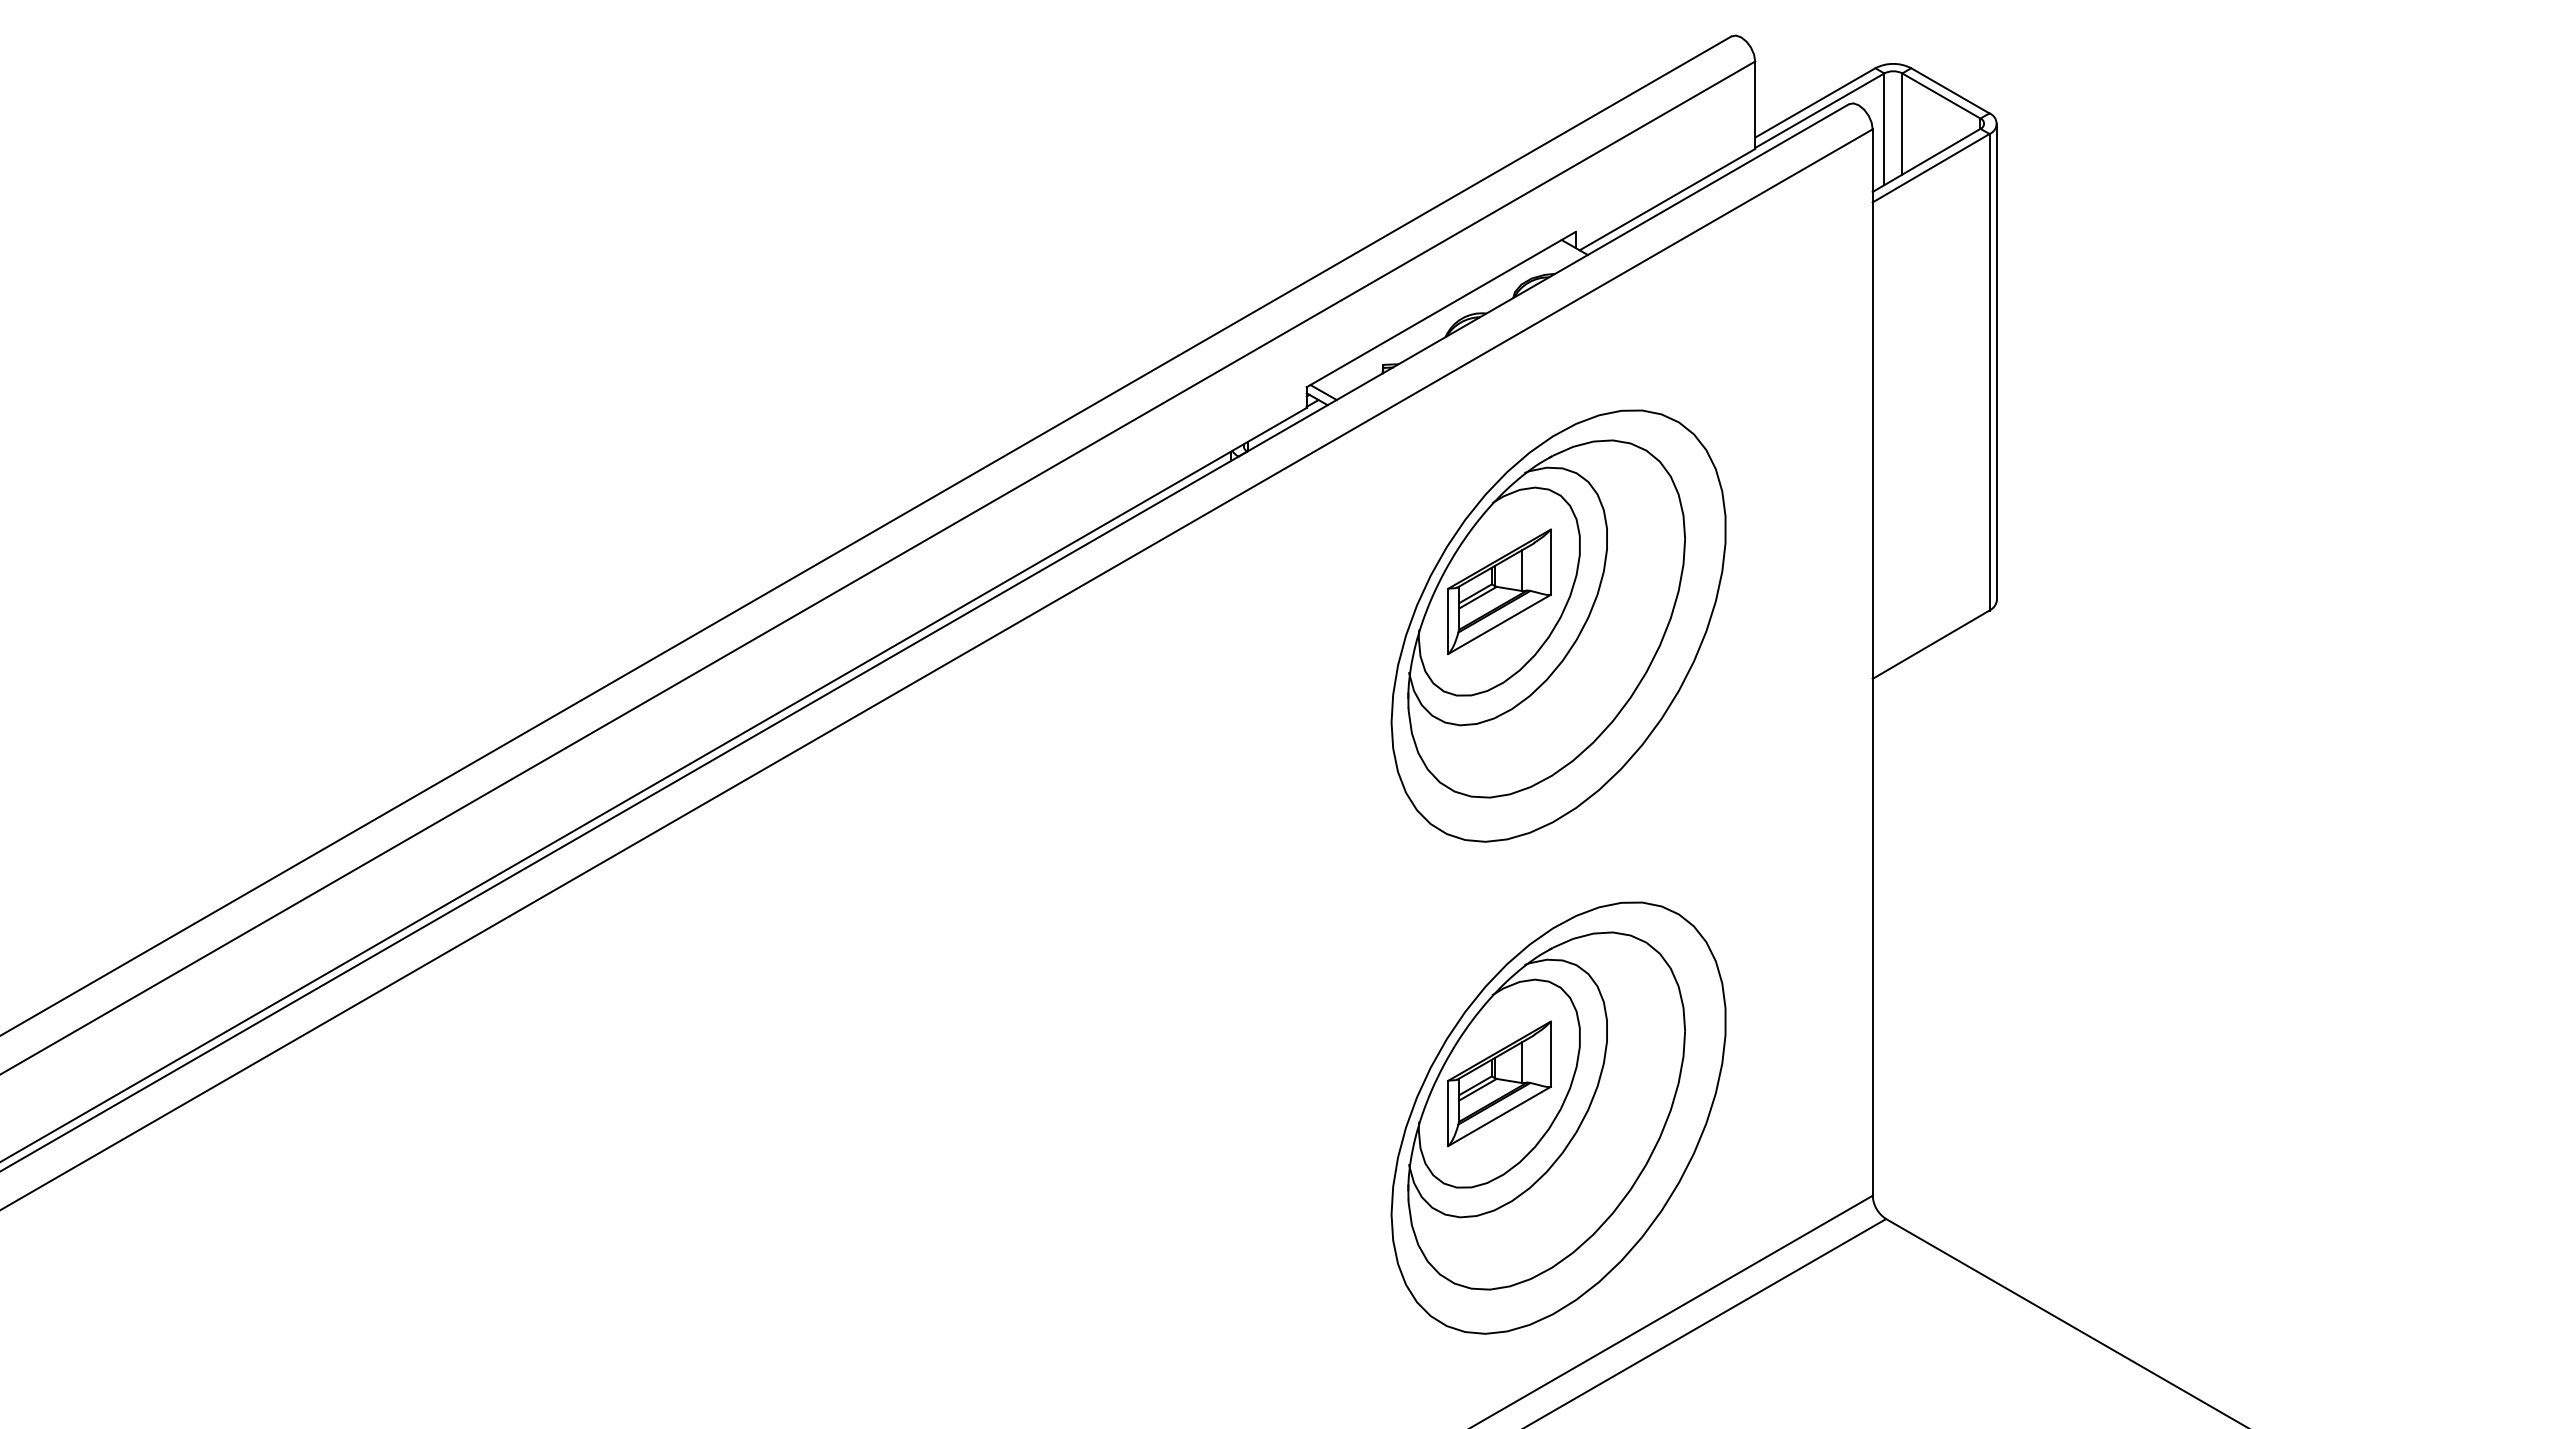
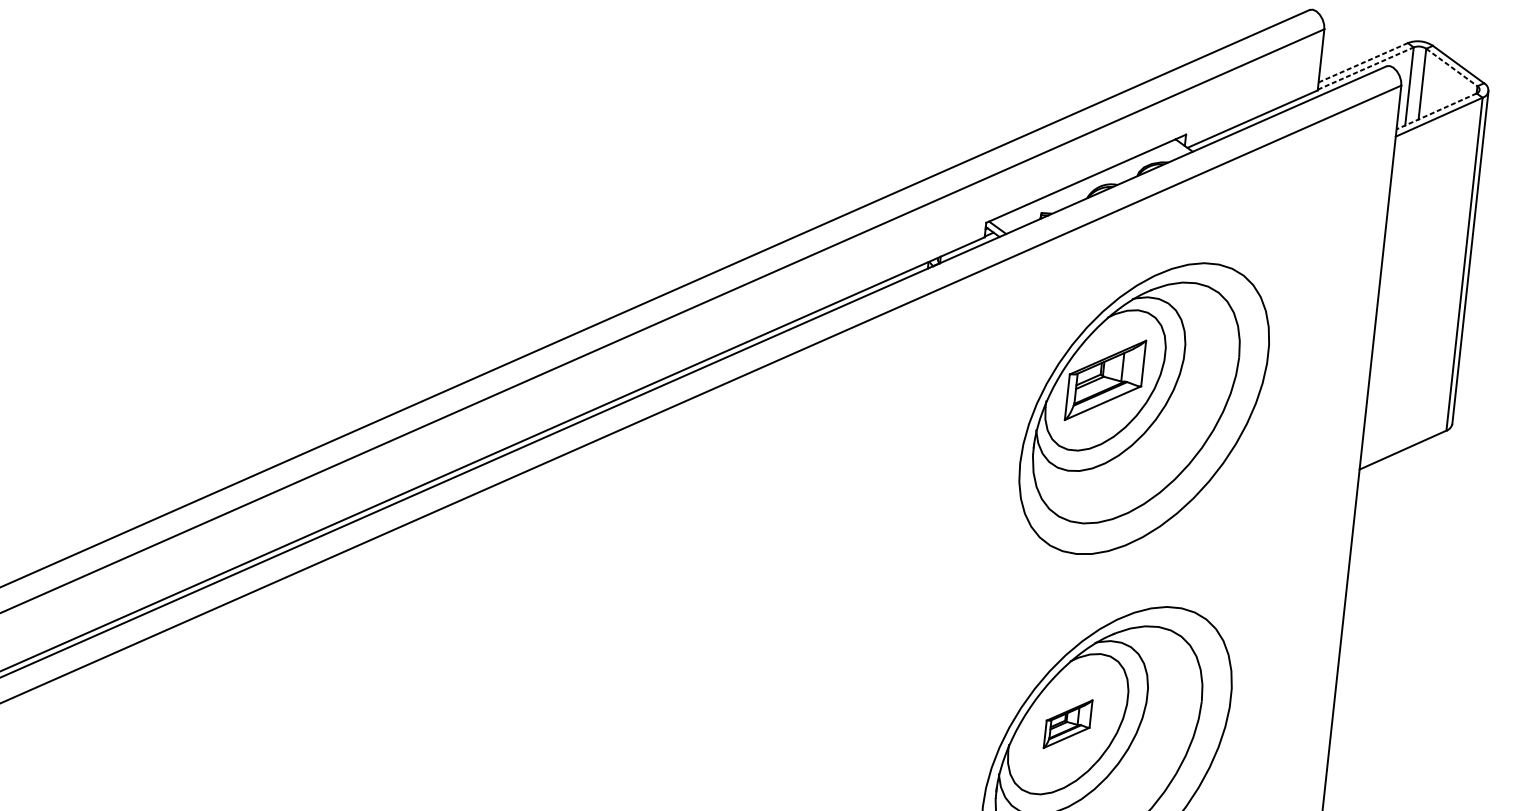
line: (1941, 96) -> (1451, 67), solid -> dashed
line: (1815, 102) -> (1363, 62), solid -> dashed
line: (1819, 110) -> (1365, 68), solid -> dashed
line: (1926, 160) -> (1436, 111), solid -> dashed
part: (1499, 1083) -> (1068, 723), size x0.6

